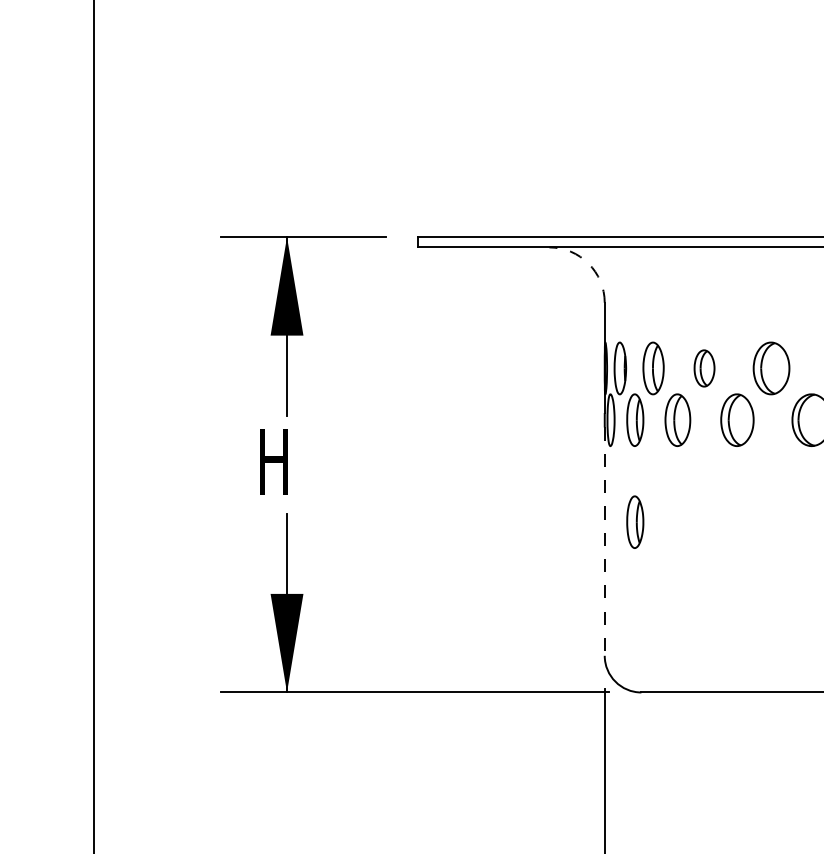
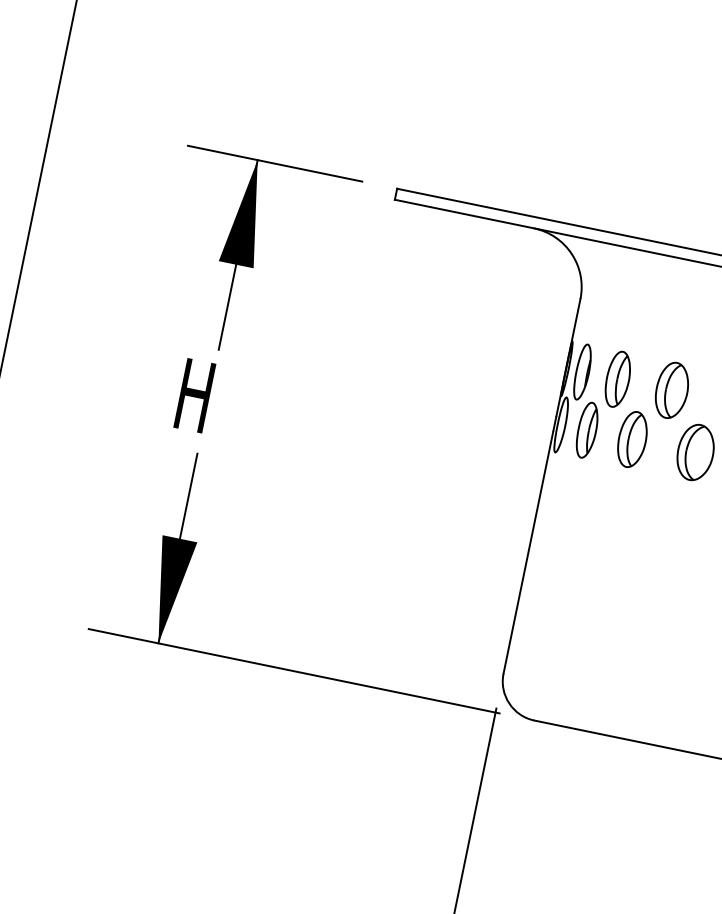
arc: (588, 263) -> (571, 253), dashed -> solid
part: (704, 368) -> (671, 390), size x1.43
part: (635, 521) -> (565, 537), removed
line: (604, 542) -> (527, 553), dashed -> solid

